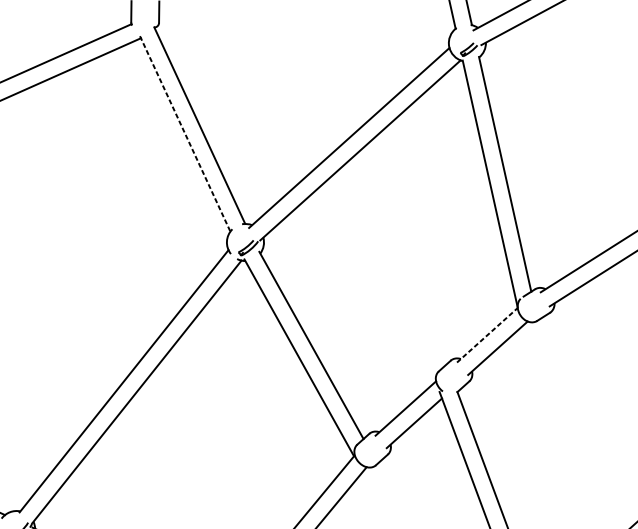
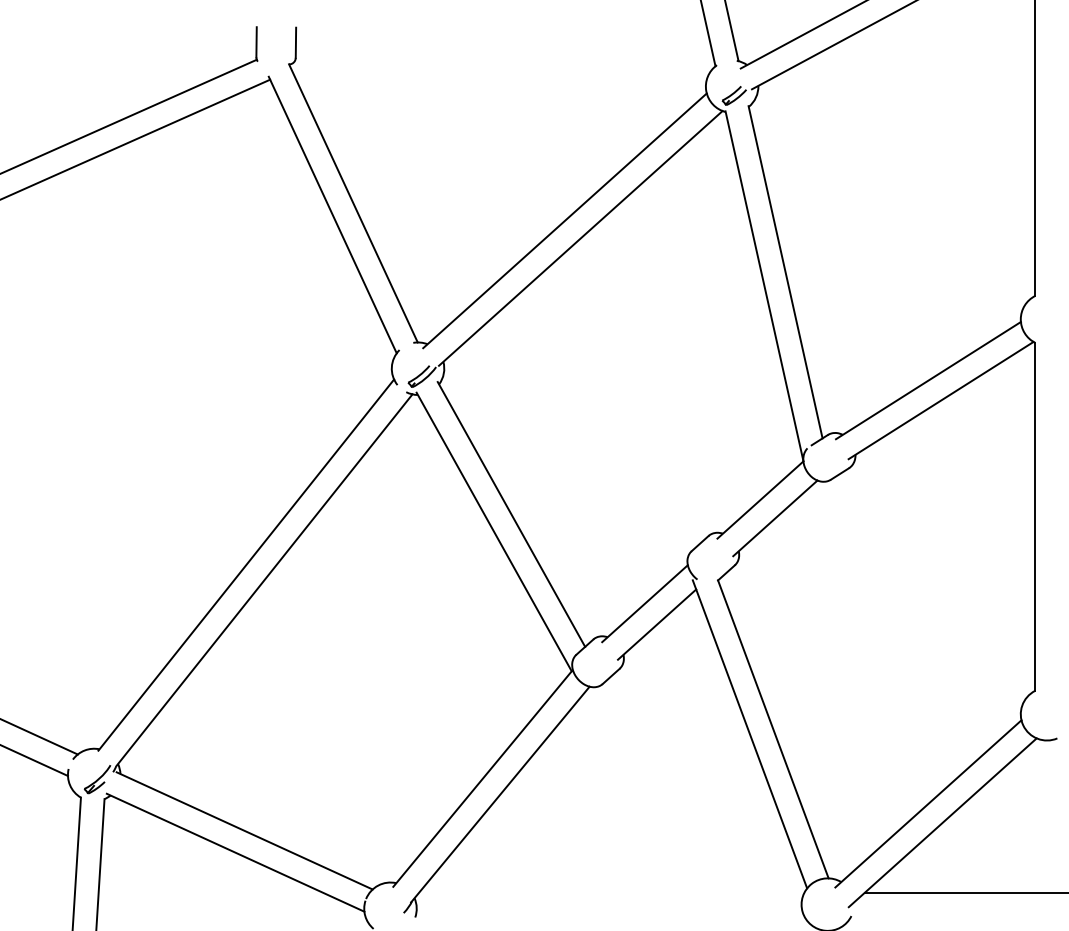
line: (185, 134) -> (332, 215), dashed -> solid
line: (487, 335) -> (760, 500), dashed -> solid

